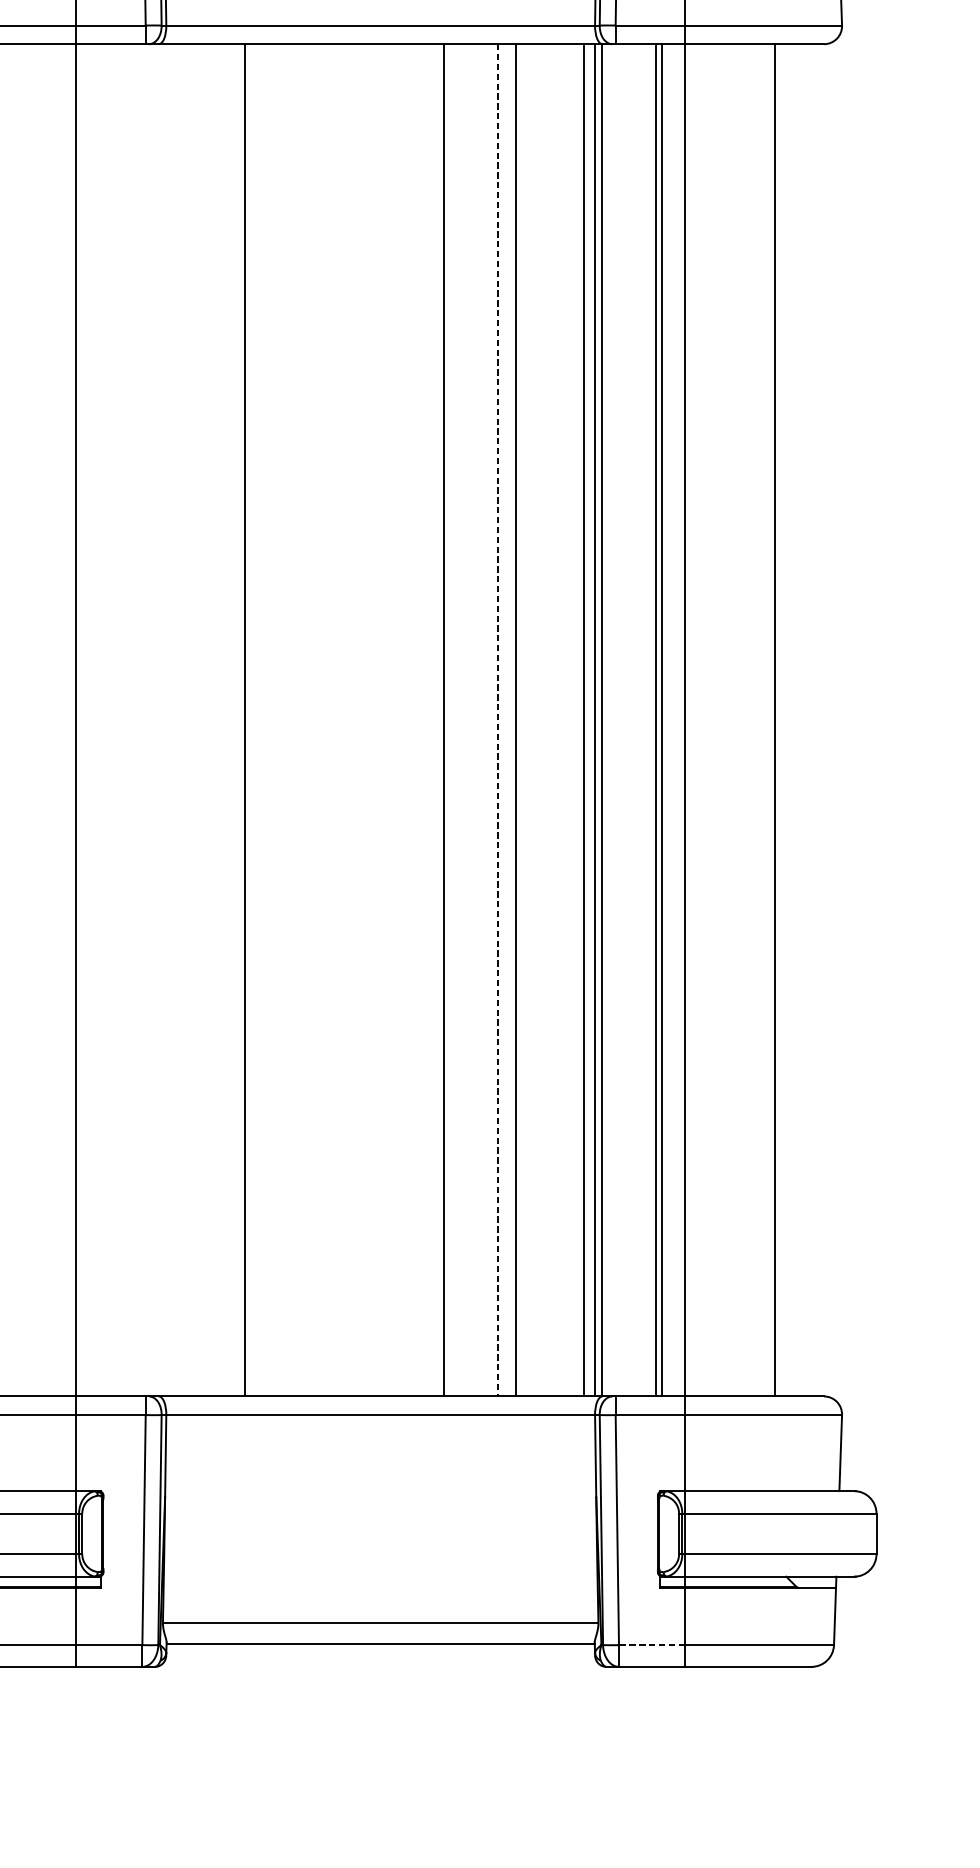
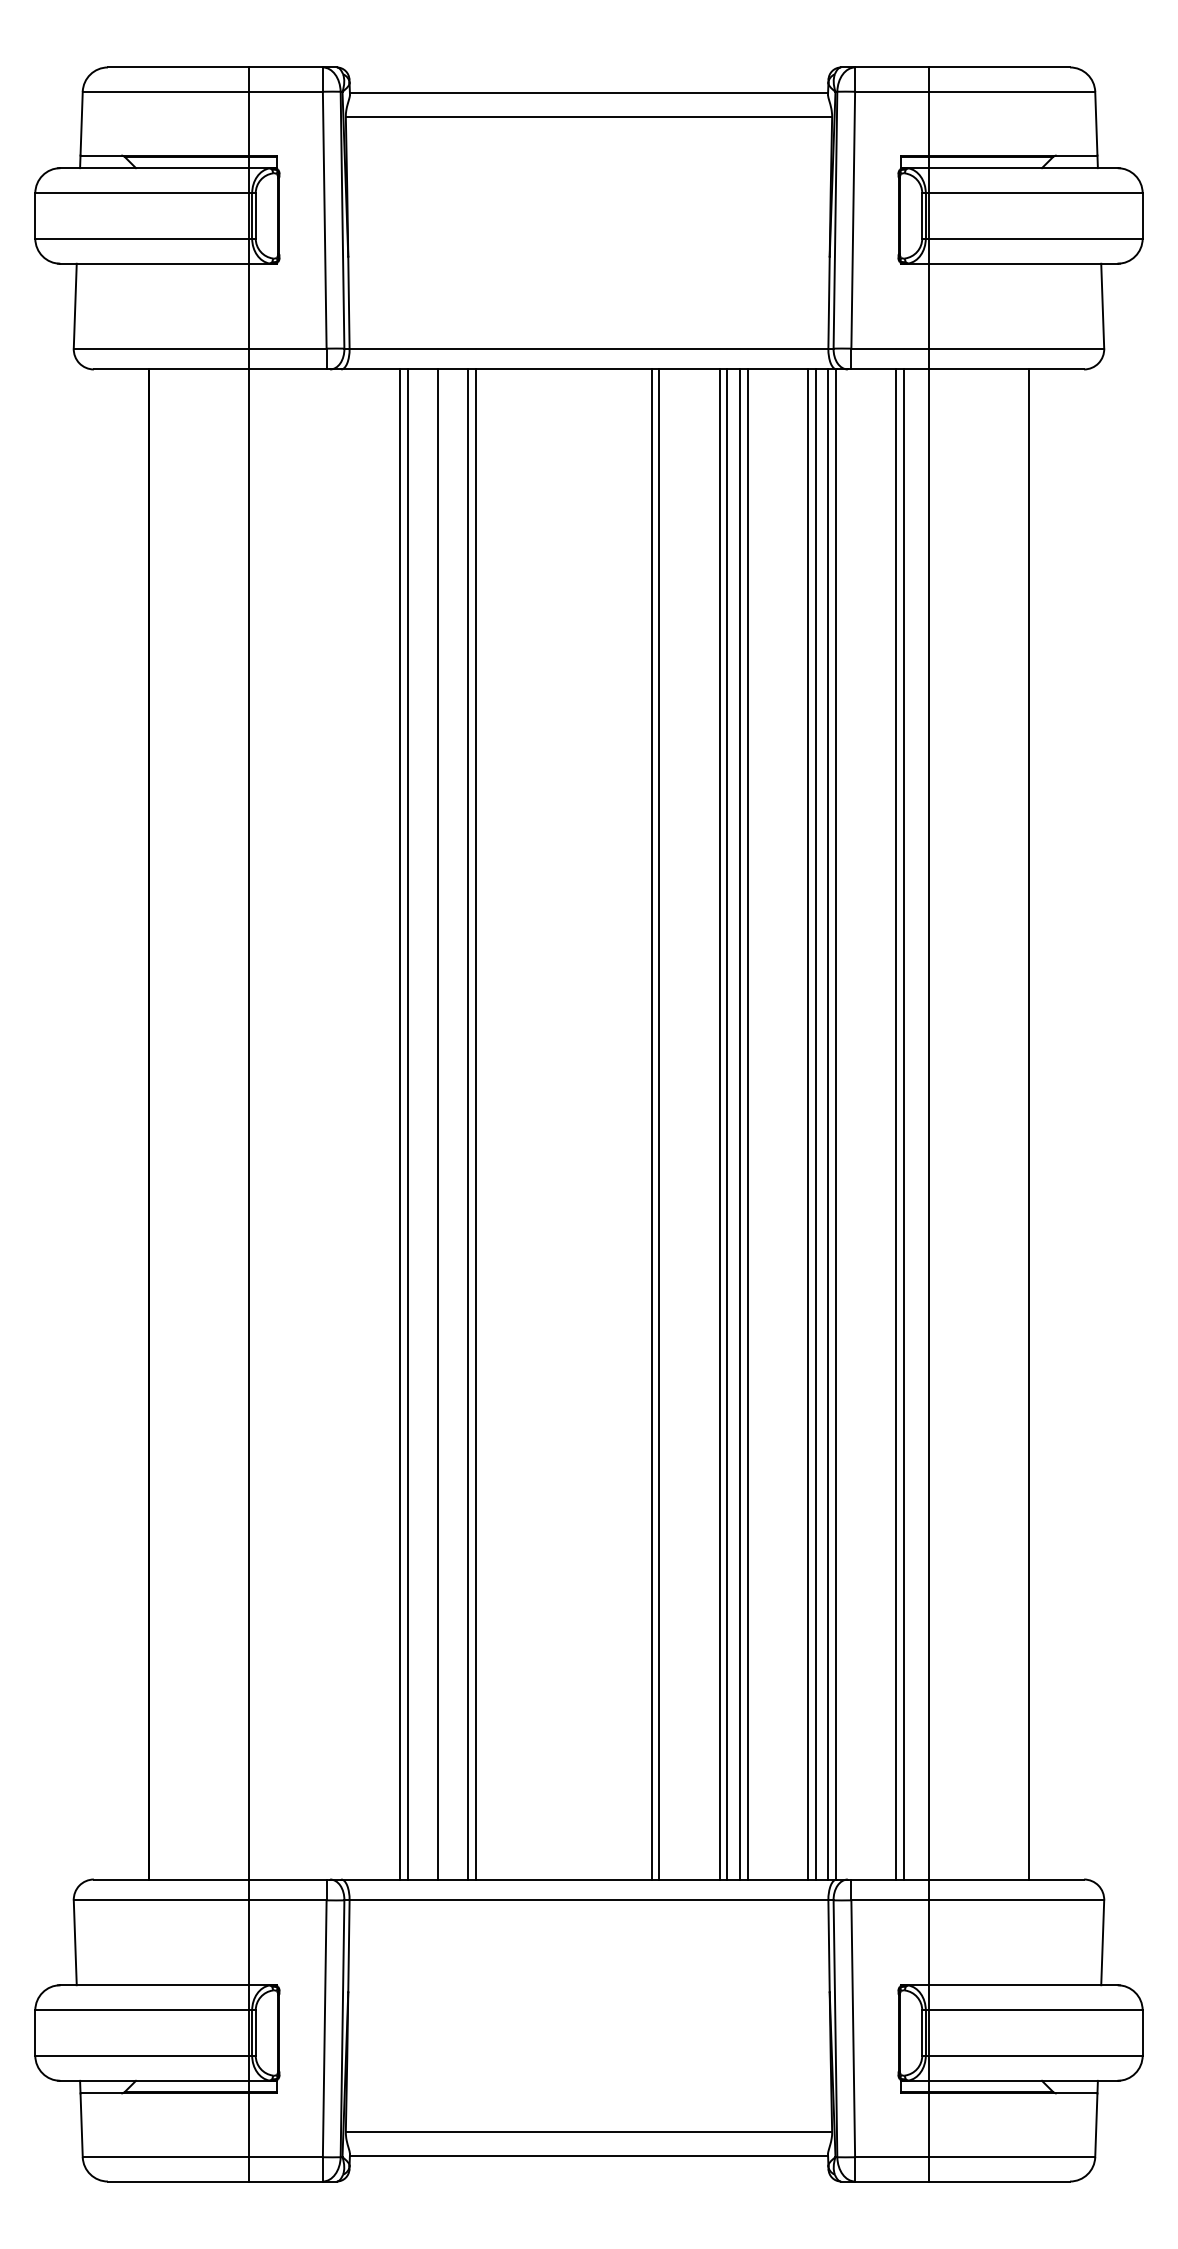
line: (211, 720) -> (400, 1124), added
line: (218, 720) -> (407, 1124), added
line: (272, 720) -> (468, 1124), added
line: (279, 720) -> (475, 1124), added
line: (436, 720) -> (651, 1124), added
line: (504, 720) -> (727, 1124), added
line: (522, 720) -> (747, 1124), added
line: (576, 720) -> (807, 1124), added
line: (497, 721) -> (719, 1125), dashed -> solid
line: (651, 1645) -> (891, 2157), dashed -> solid

